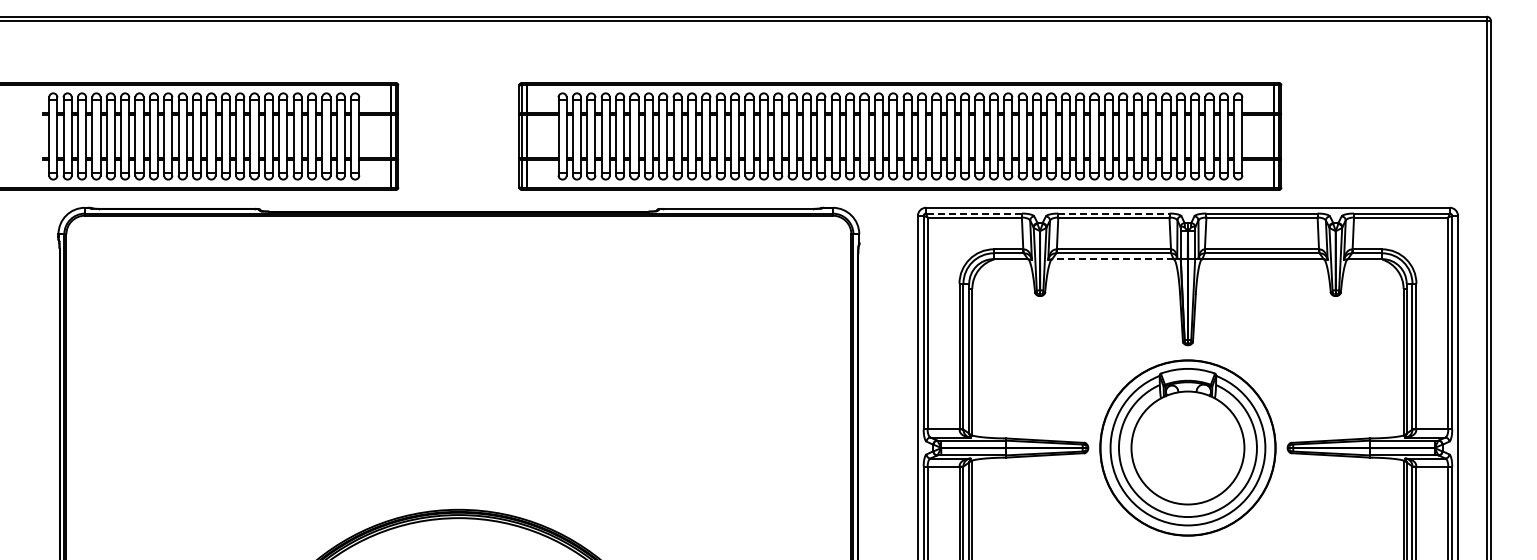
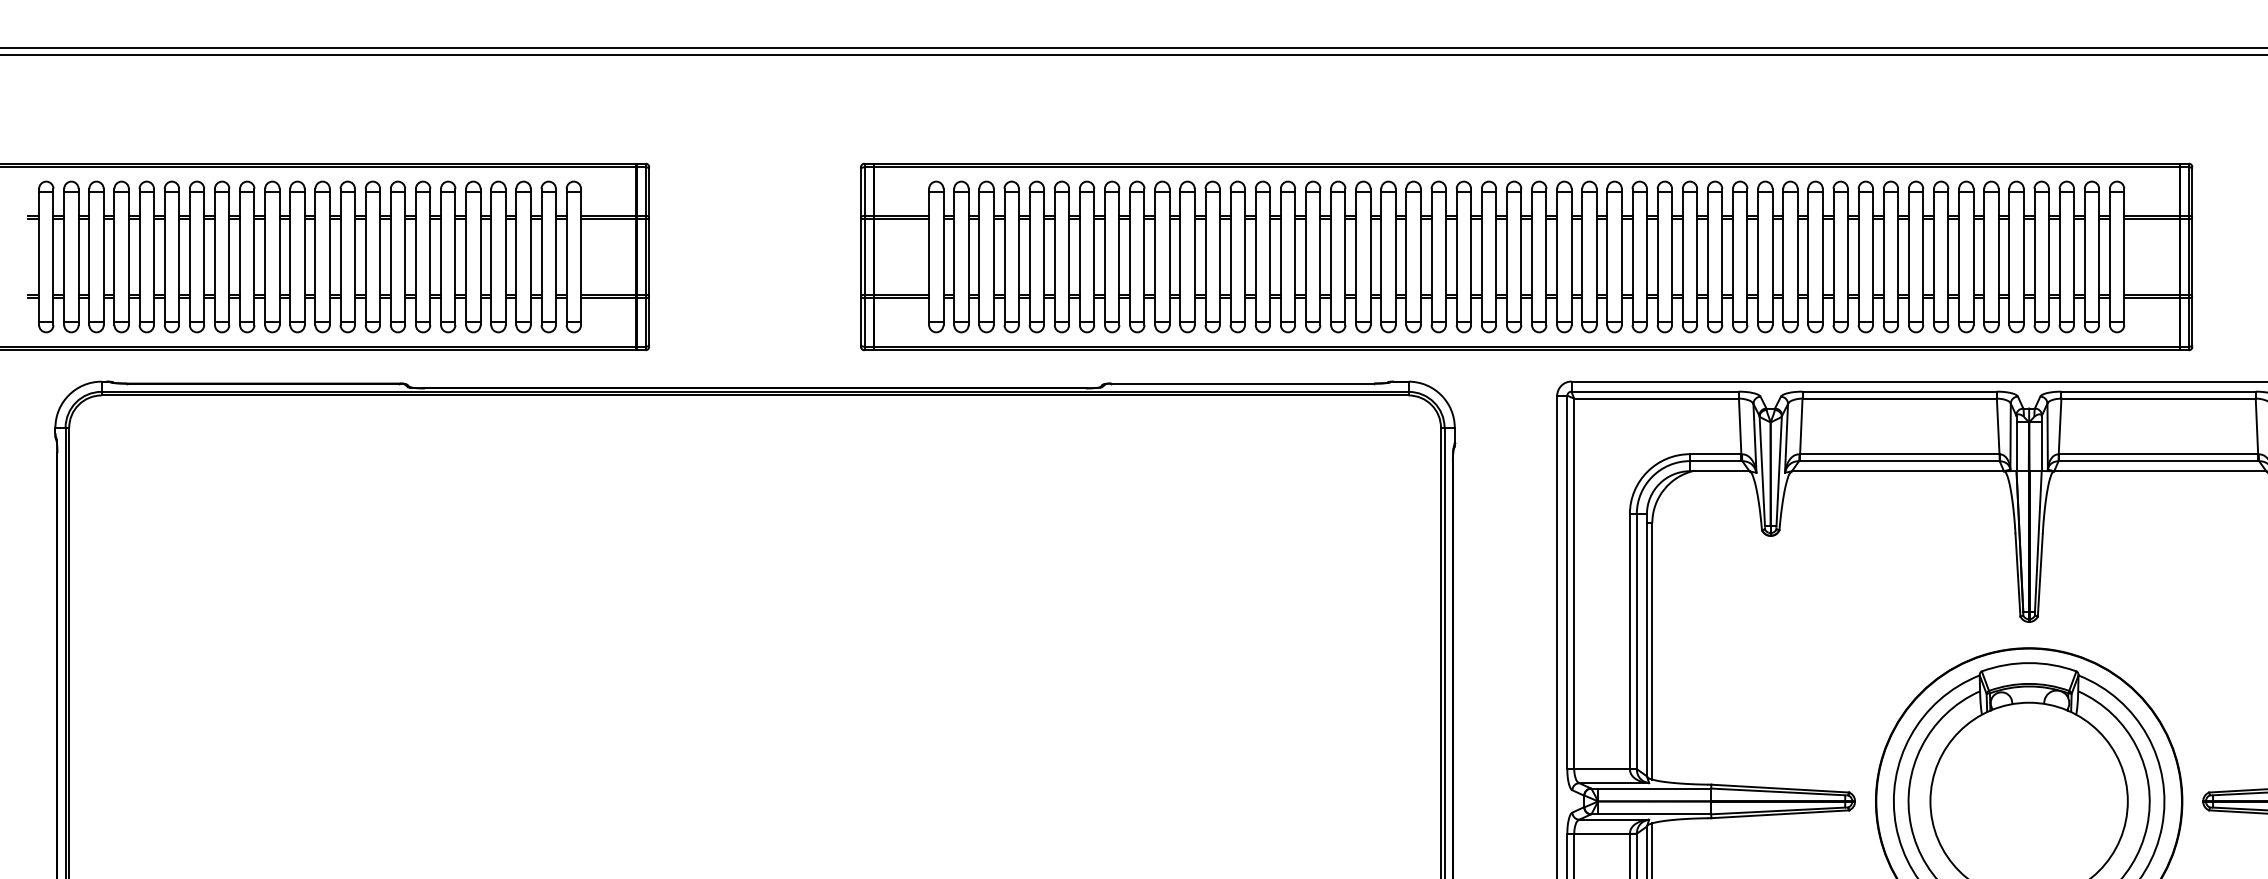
line: (974, 213) -> (1656, 391), dashed -> solid
line: (1113, 213) -> (1899, 391), dashed -> solid
line: (1112, 259) -> (1897, 471), dashed -> solid

